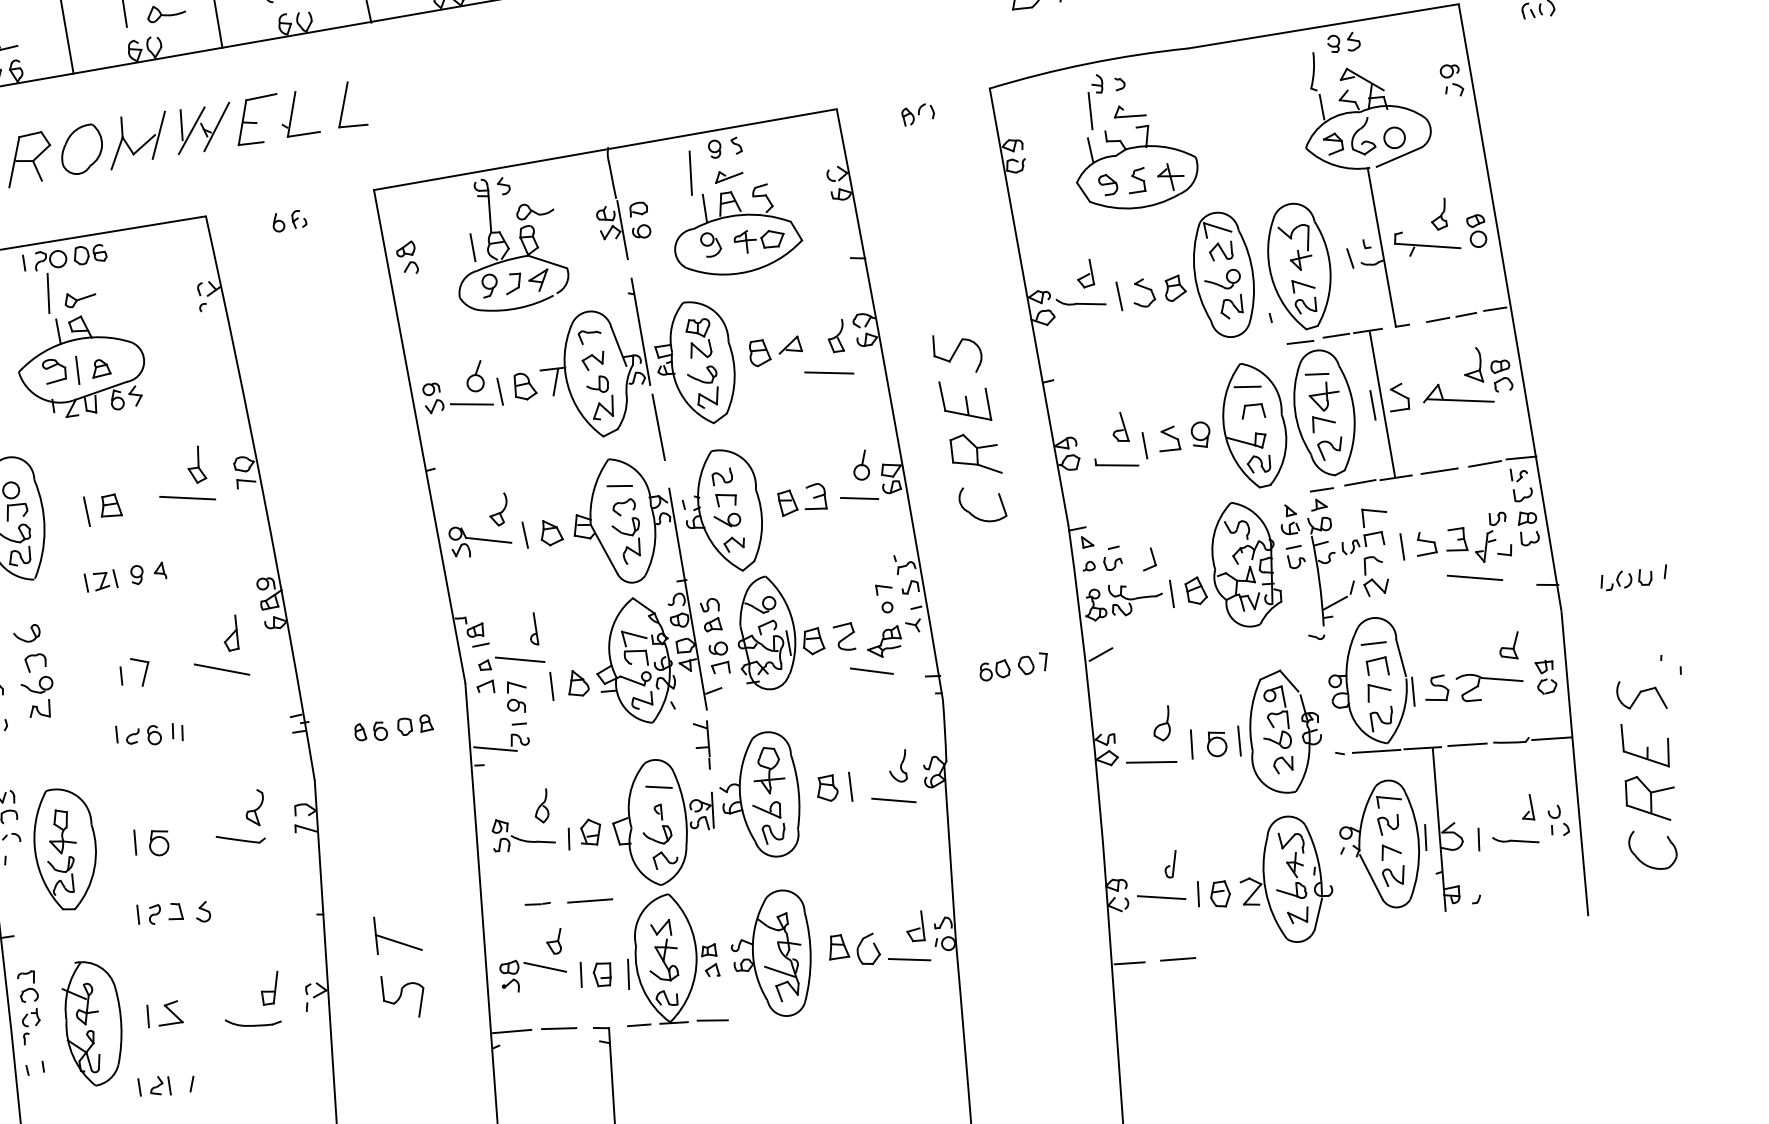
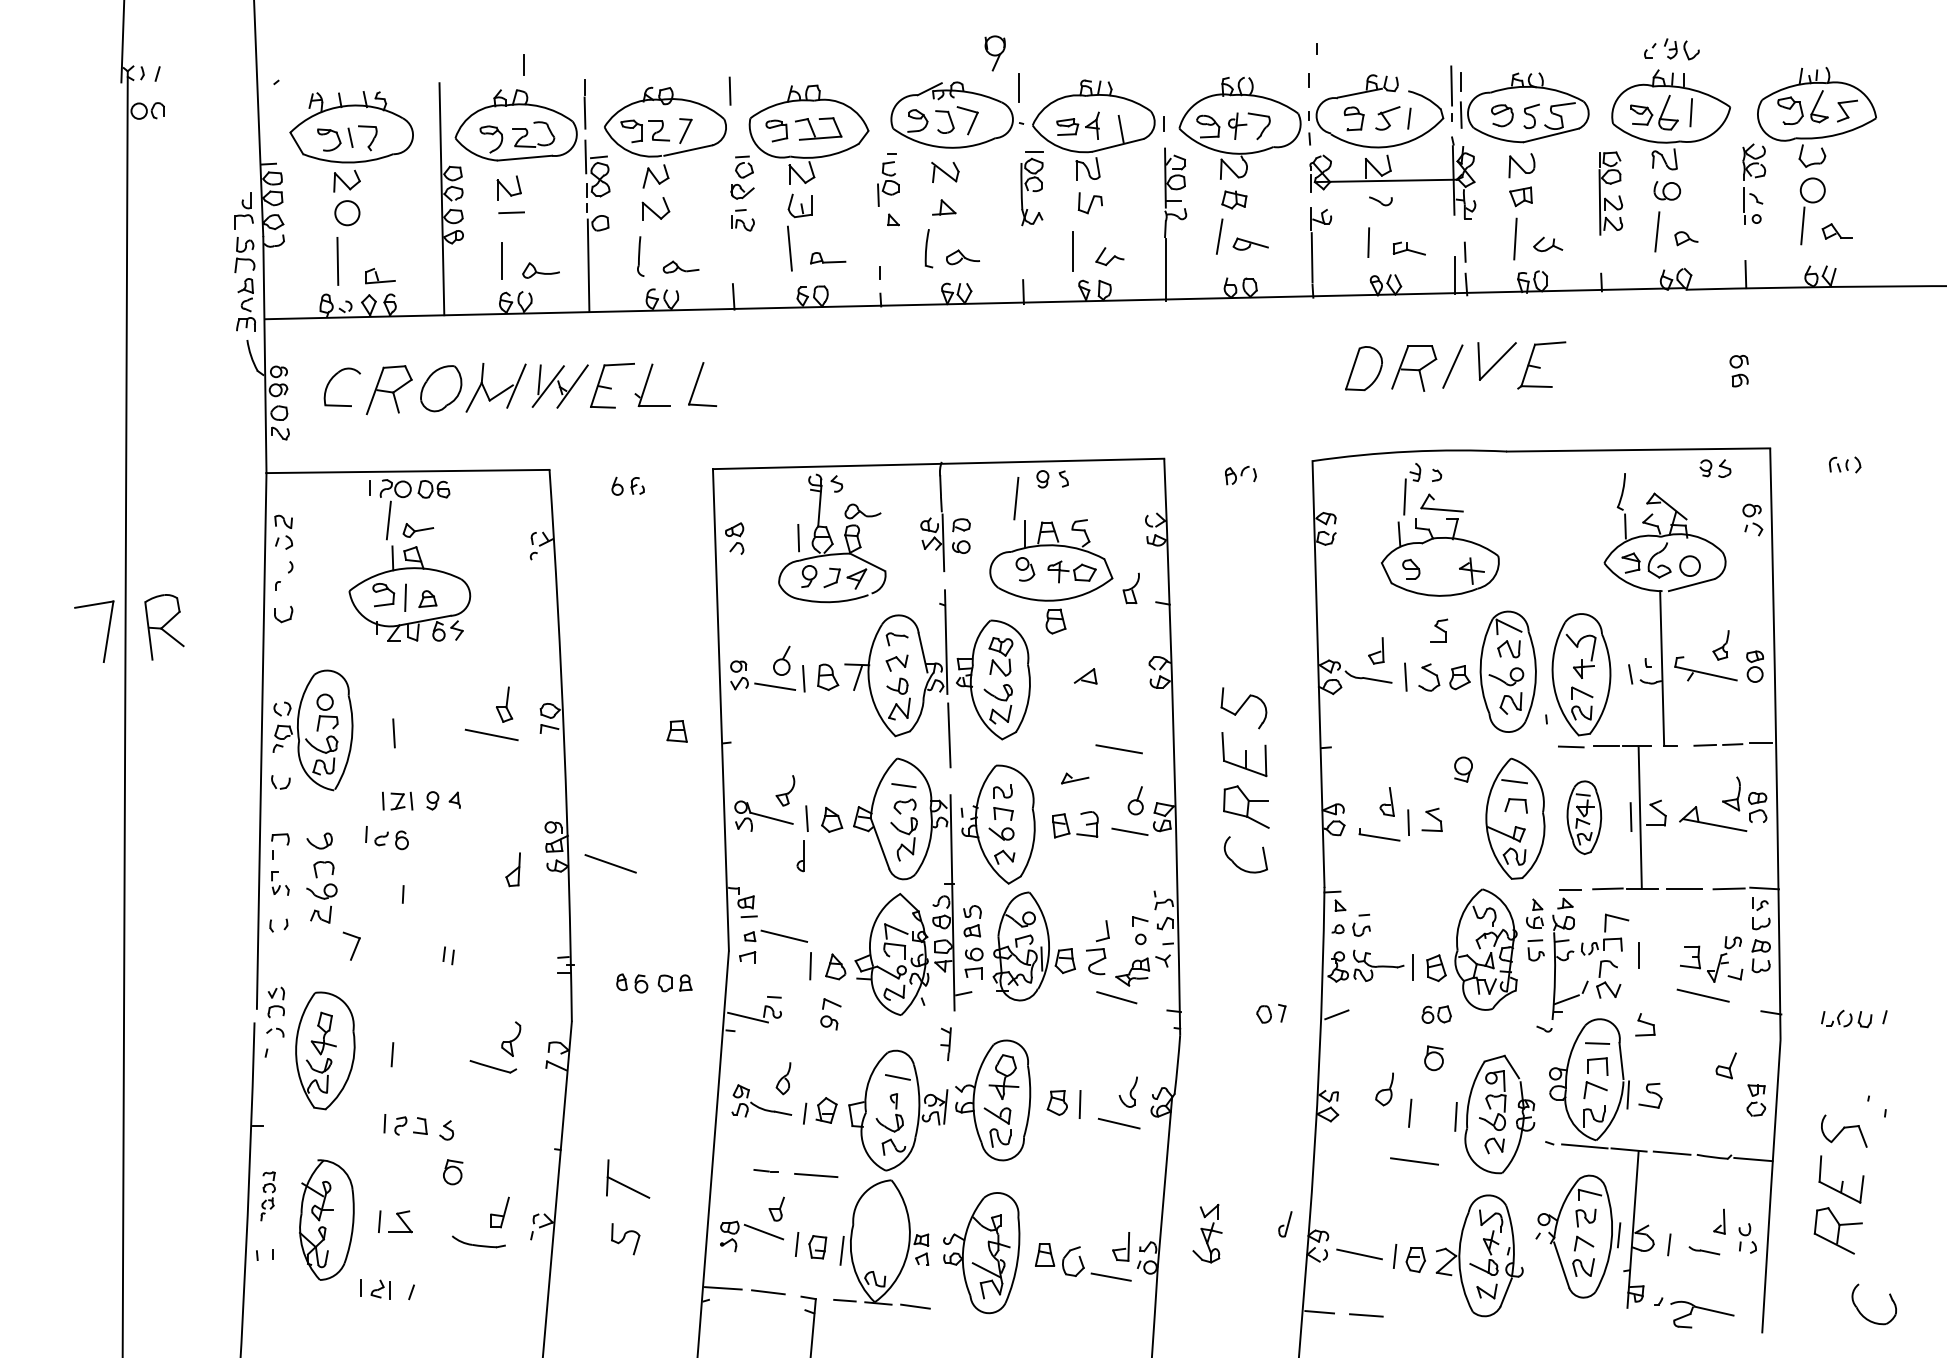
part: (1343, 42) -> (1715, 468), moved
part: (1128, 111) -> (1441, 502), size x1.4
part: (729, 175) -> (1075, 778), moved
part: (1137, 180) -> (1439, 630), moved
part: (835, 336) -> (1130, 588), moved
part: (759, 353) -> (1055, 621), moved
line: (828, 373) -> (1118, 749), moved
part: (1325, 412) -> (1584, 817), size x0.6
part: (1201, 434) -> (1463, 769), moved
part: (109, 506) -> (676, 731), moved
part: (1425, 543) -> (1645, 1024), moved
part: (1148, 559) -> (1102, 931), moved
part: (532, 629) -> (800, 856), moved
line: (221, 669) -> (610, 863), moved
part: (994, 670) -> (1436, 1014), moved
part: (140, 671) -> (351, 945), moved
part: (1490, 684) -> (1702, 1314), moved
part: (516, 697) -> (830, 1014), moved
part: (138, 735) -> (386, 838), moved
part: (1216, 744) -> (1433, 1058), moved
part: (702, 745) -> (945, 1043), size x0.7
line: (1151, 762) -> (1414, 1161), moved
part: (1515, 839) -> (1704, 1250), size x0.7
part: (159, 842) -> (453, 1172), moved
part: (1639, 859) -> (1860, 1311), moved
part: (1171, 864) -> (1285, 1224), moved
part: (662, 951) -> (1207, 1233), moved
part: (403, 995) -> (625, 1238), size x0.7
part: (28, 1007) -> (267, 1196), size x0.7

